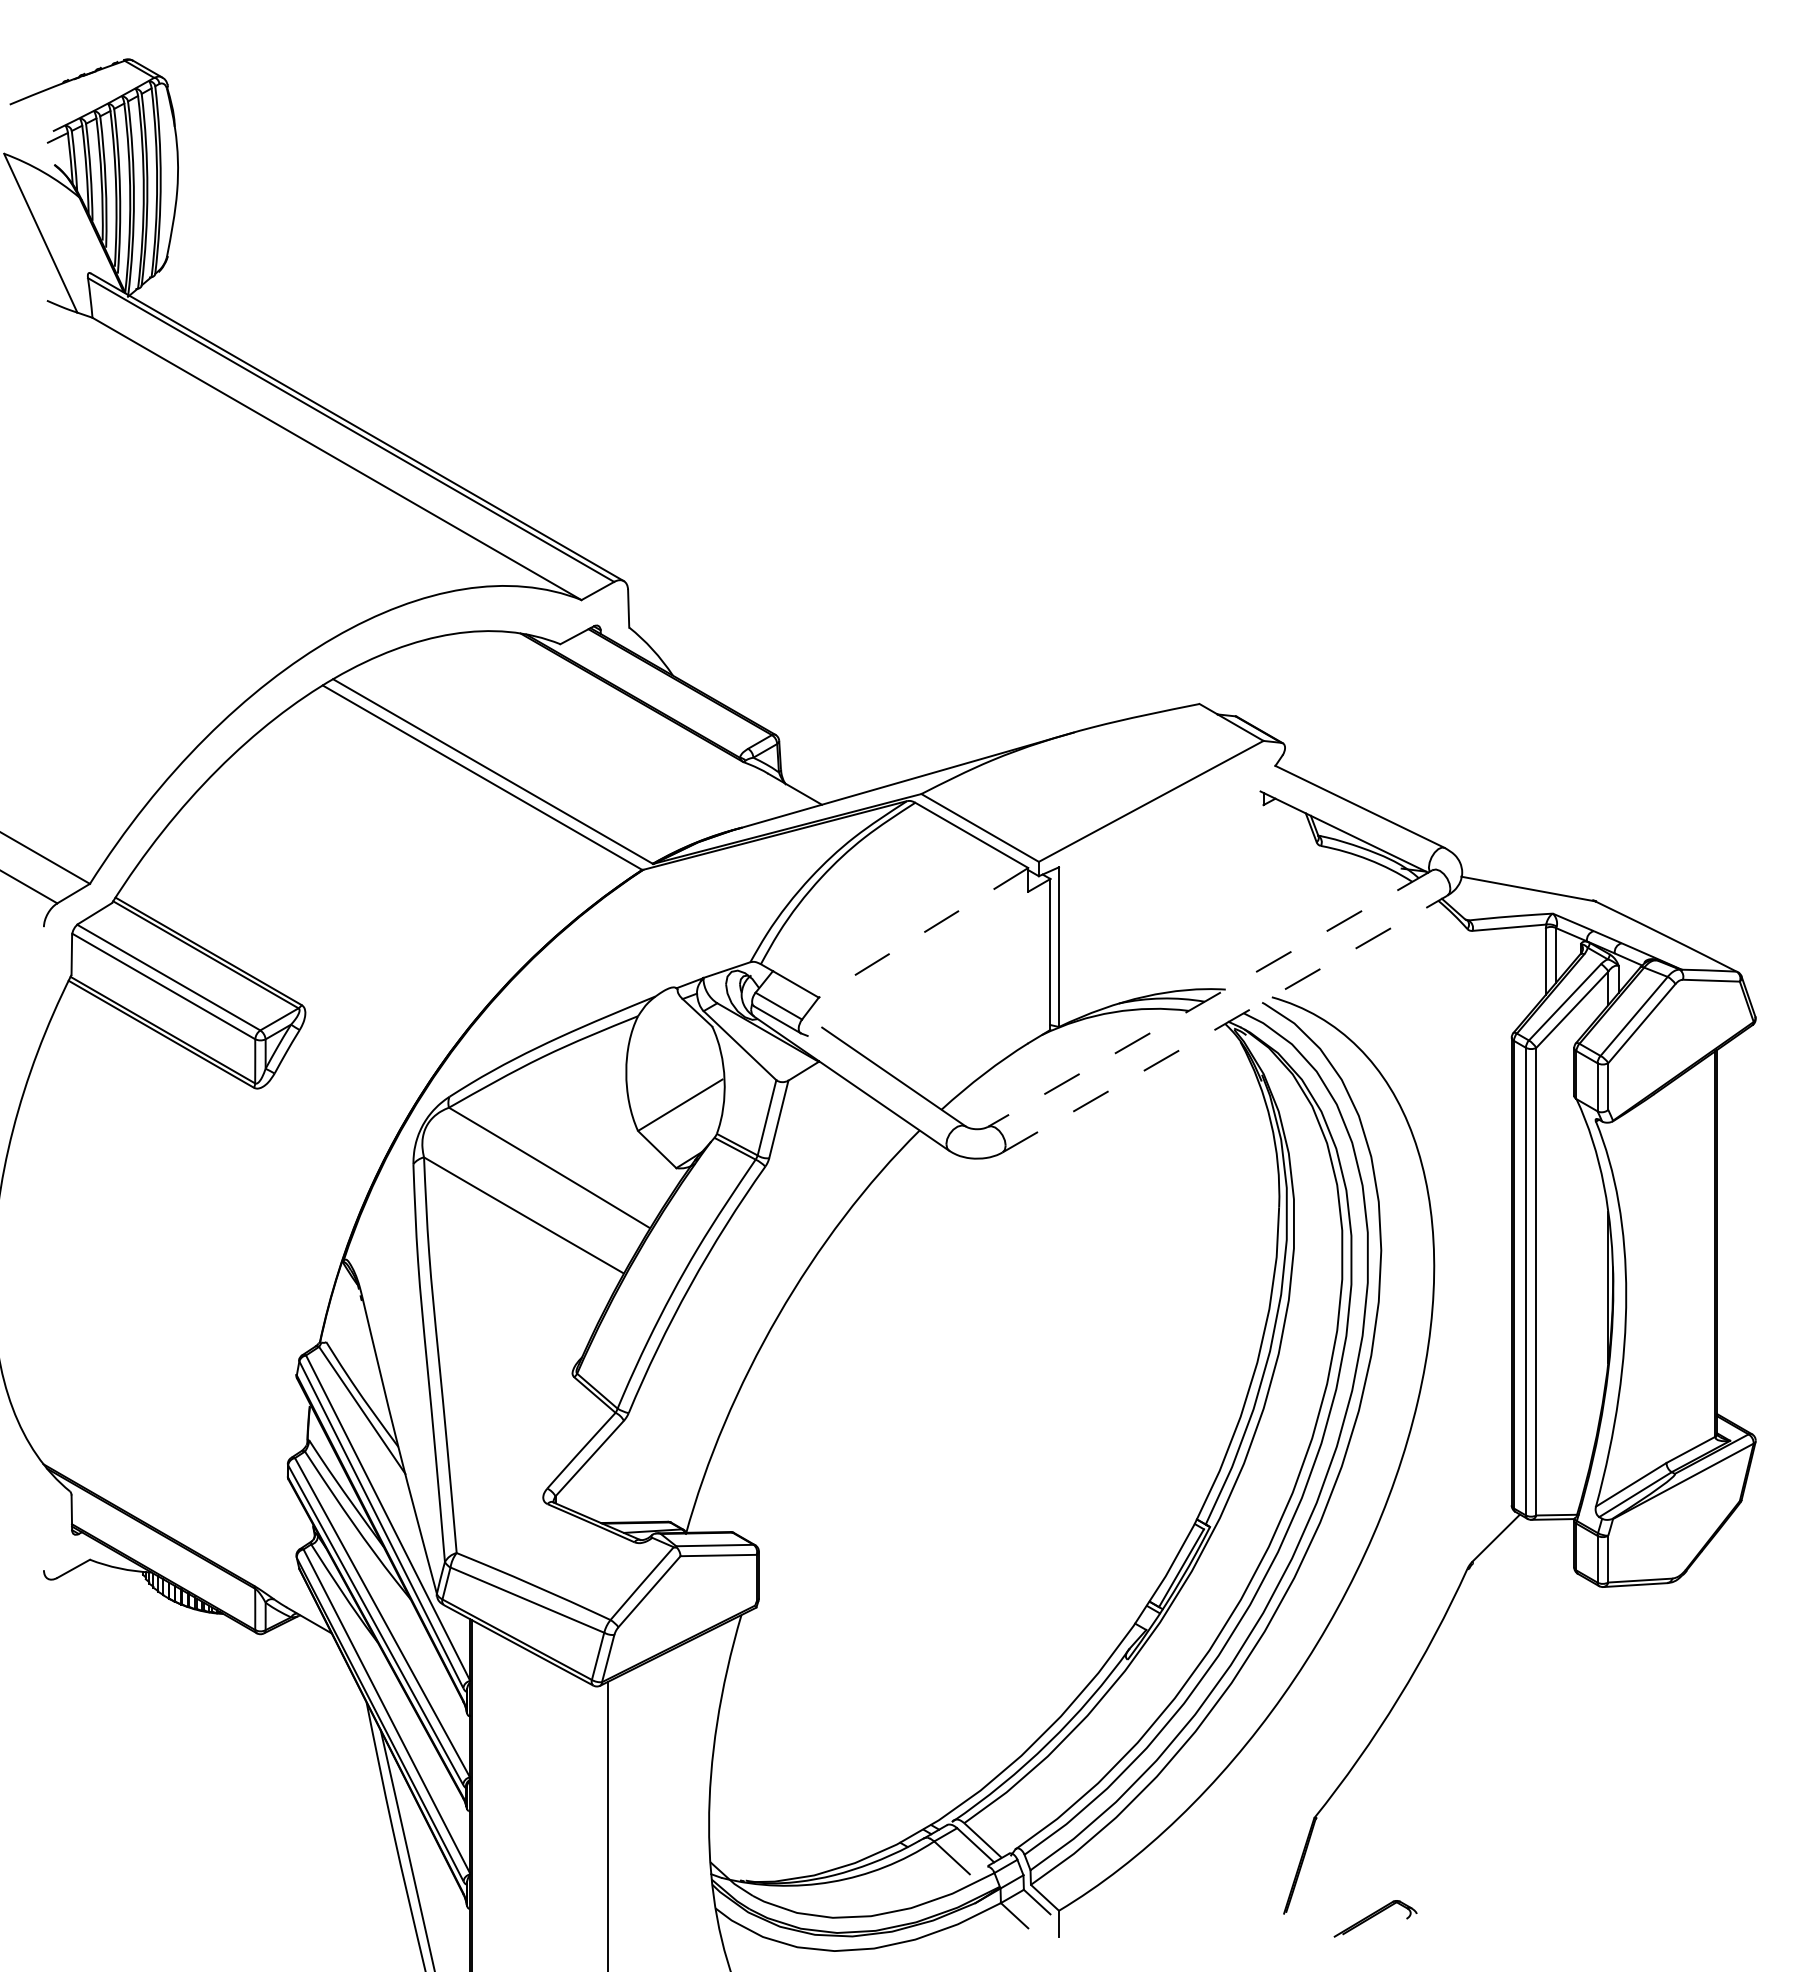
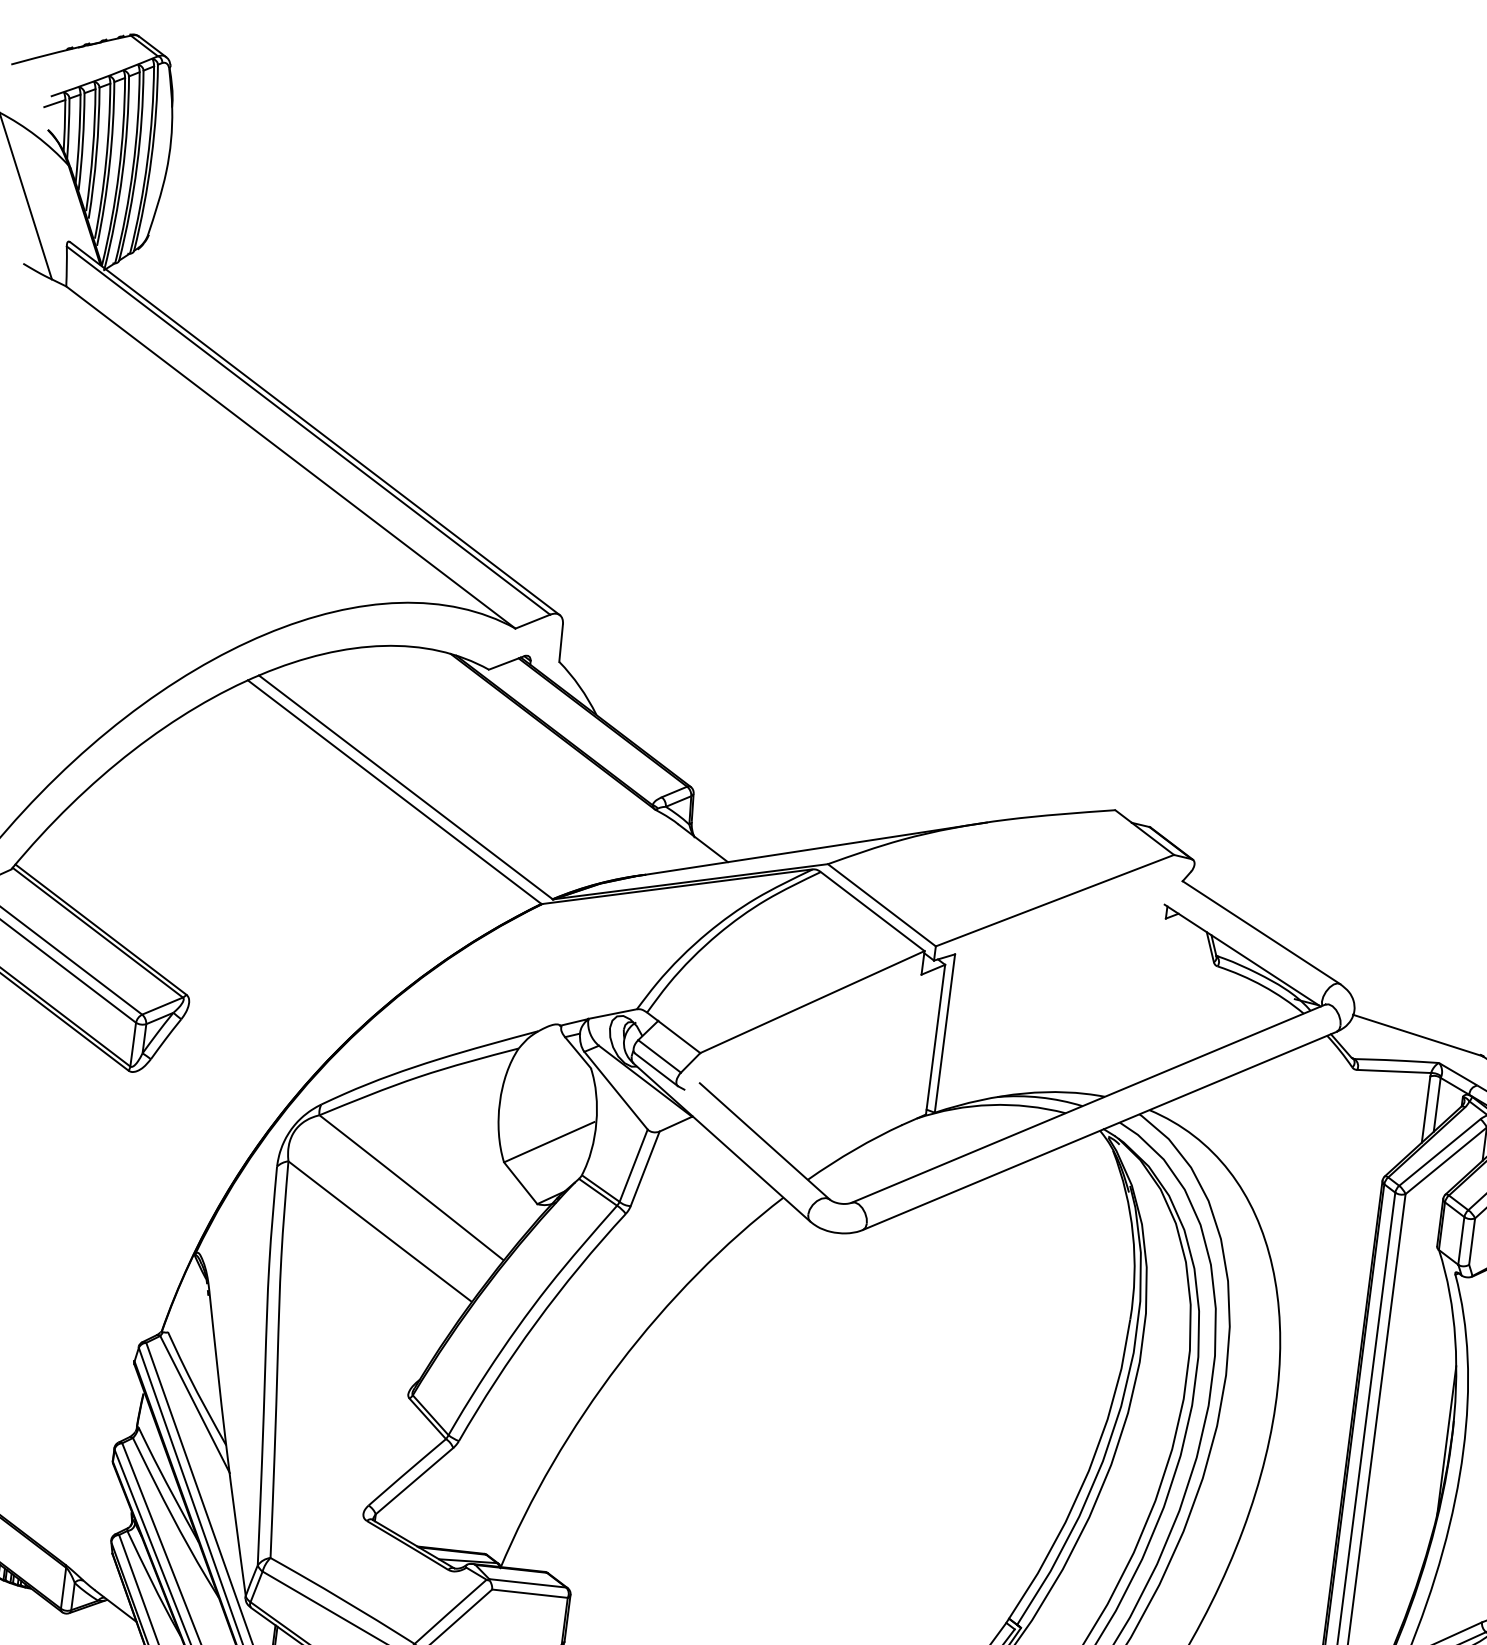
line: (923, 933) -> (812, 1002), dashed -> solid
line: (1210, 998) -> (1088, 1103), dashed -> solid
line: (1225, 1024) -> (1100, 1131), dashed -> solid

